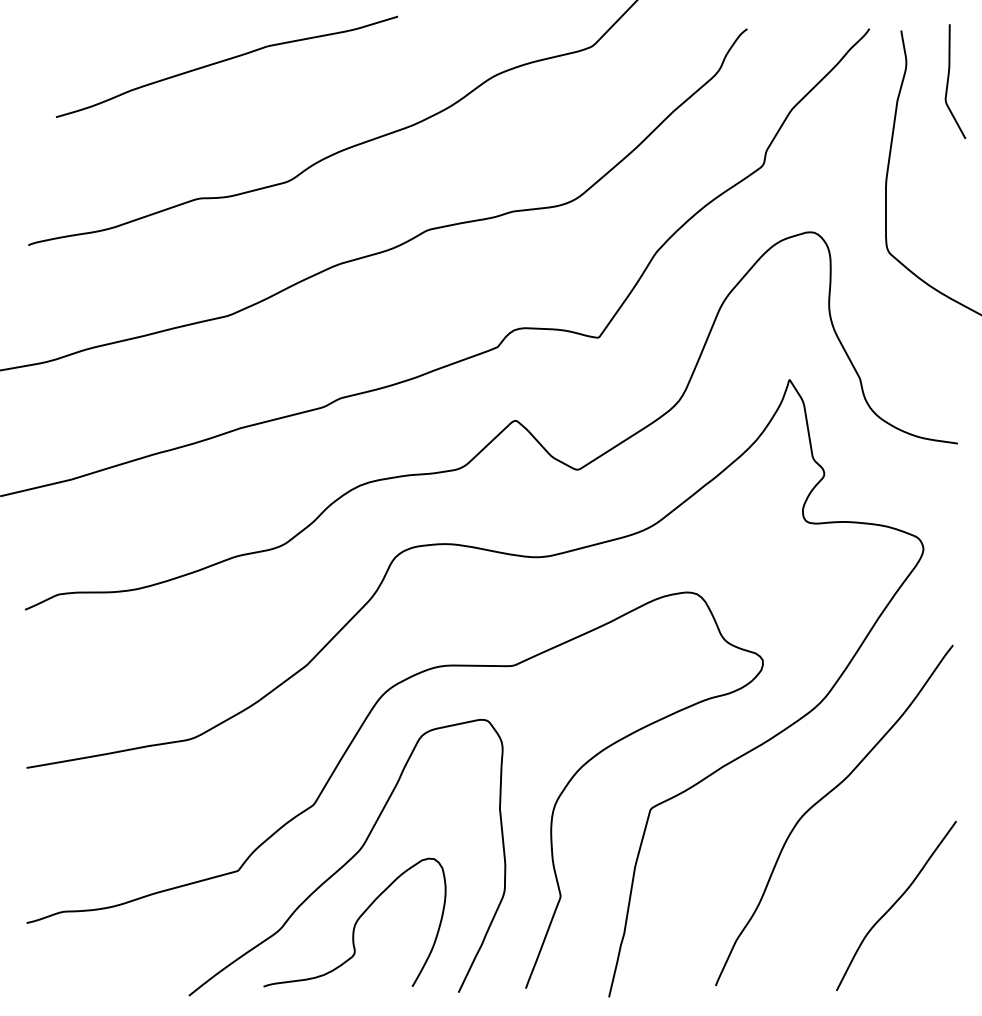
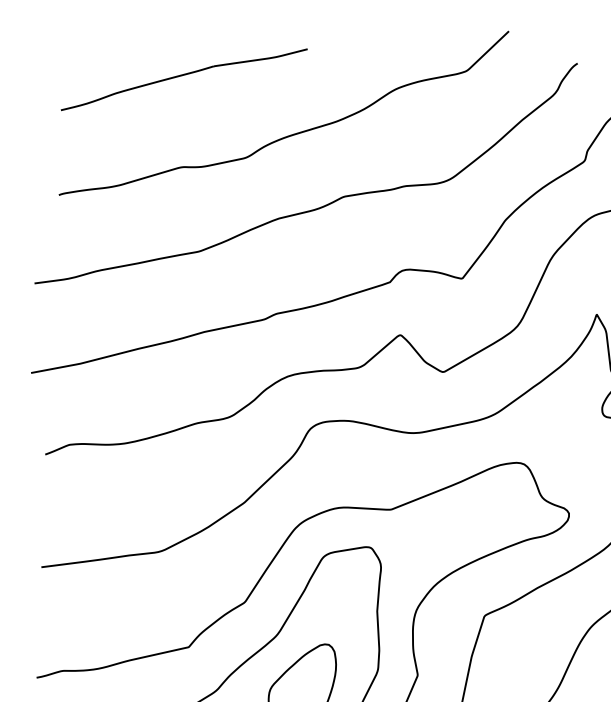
part: (226, 66) -> (183, 79), moved

